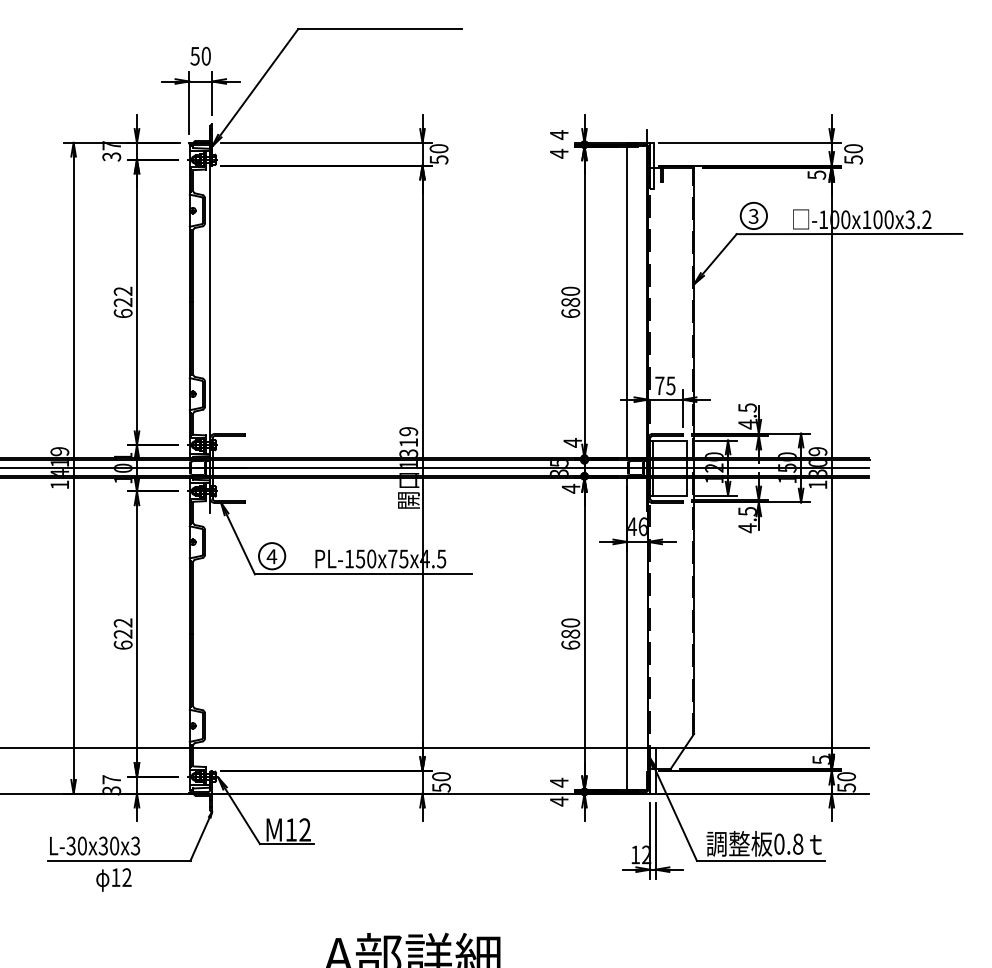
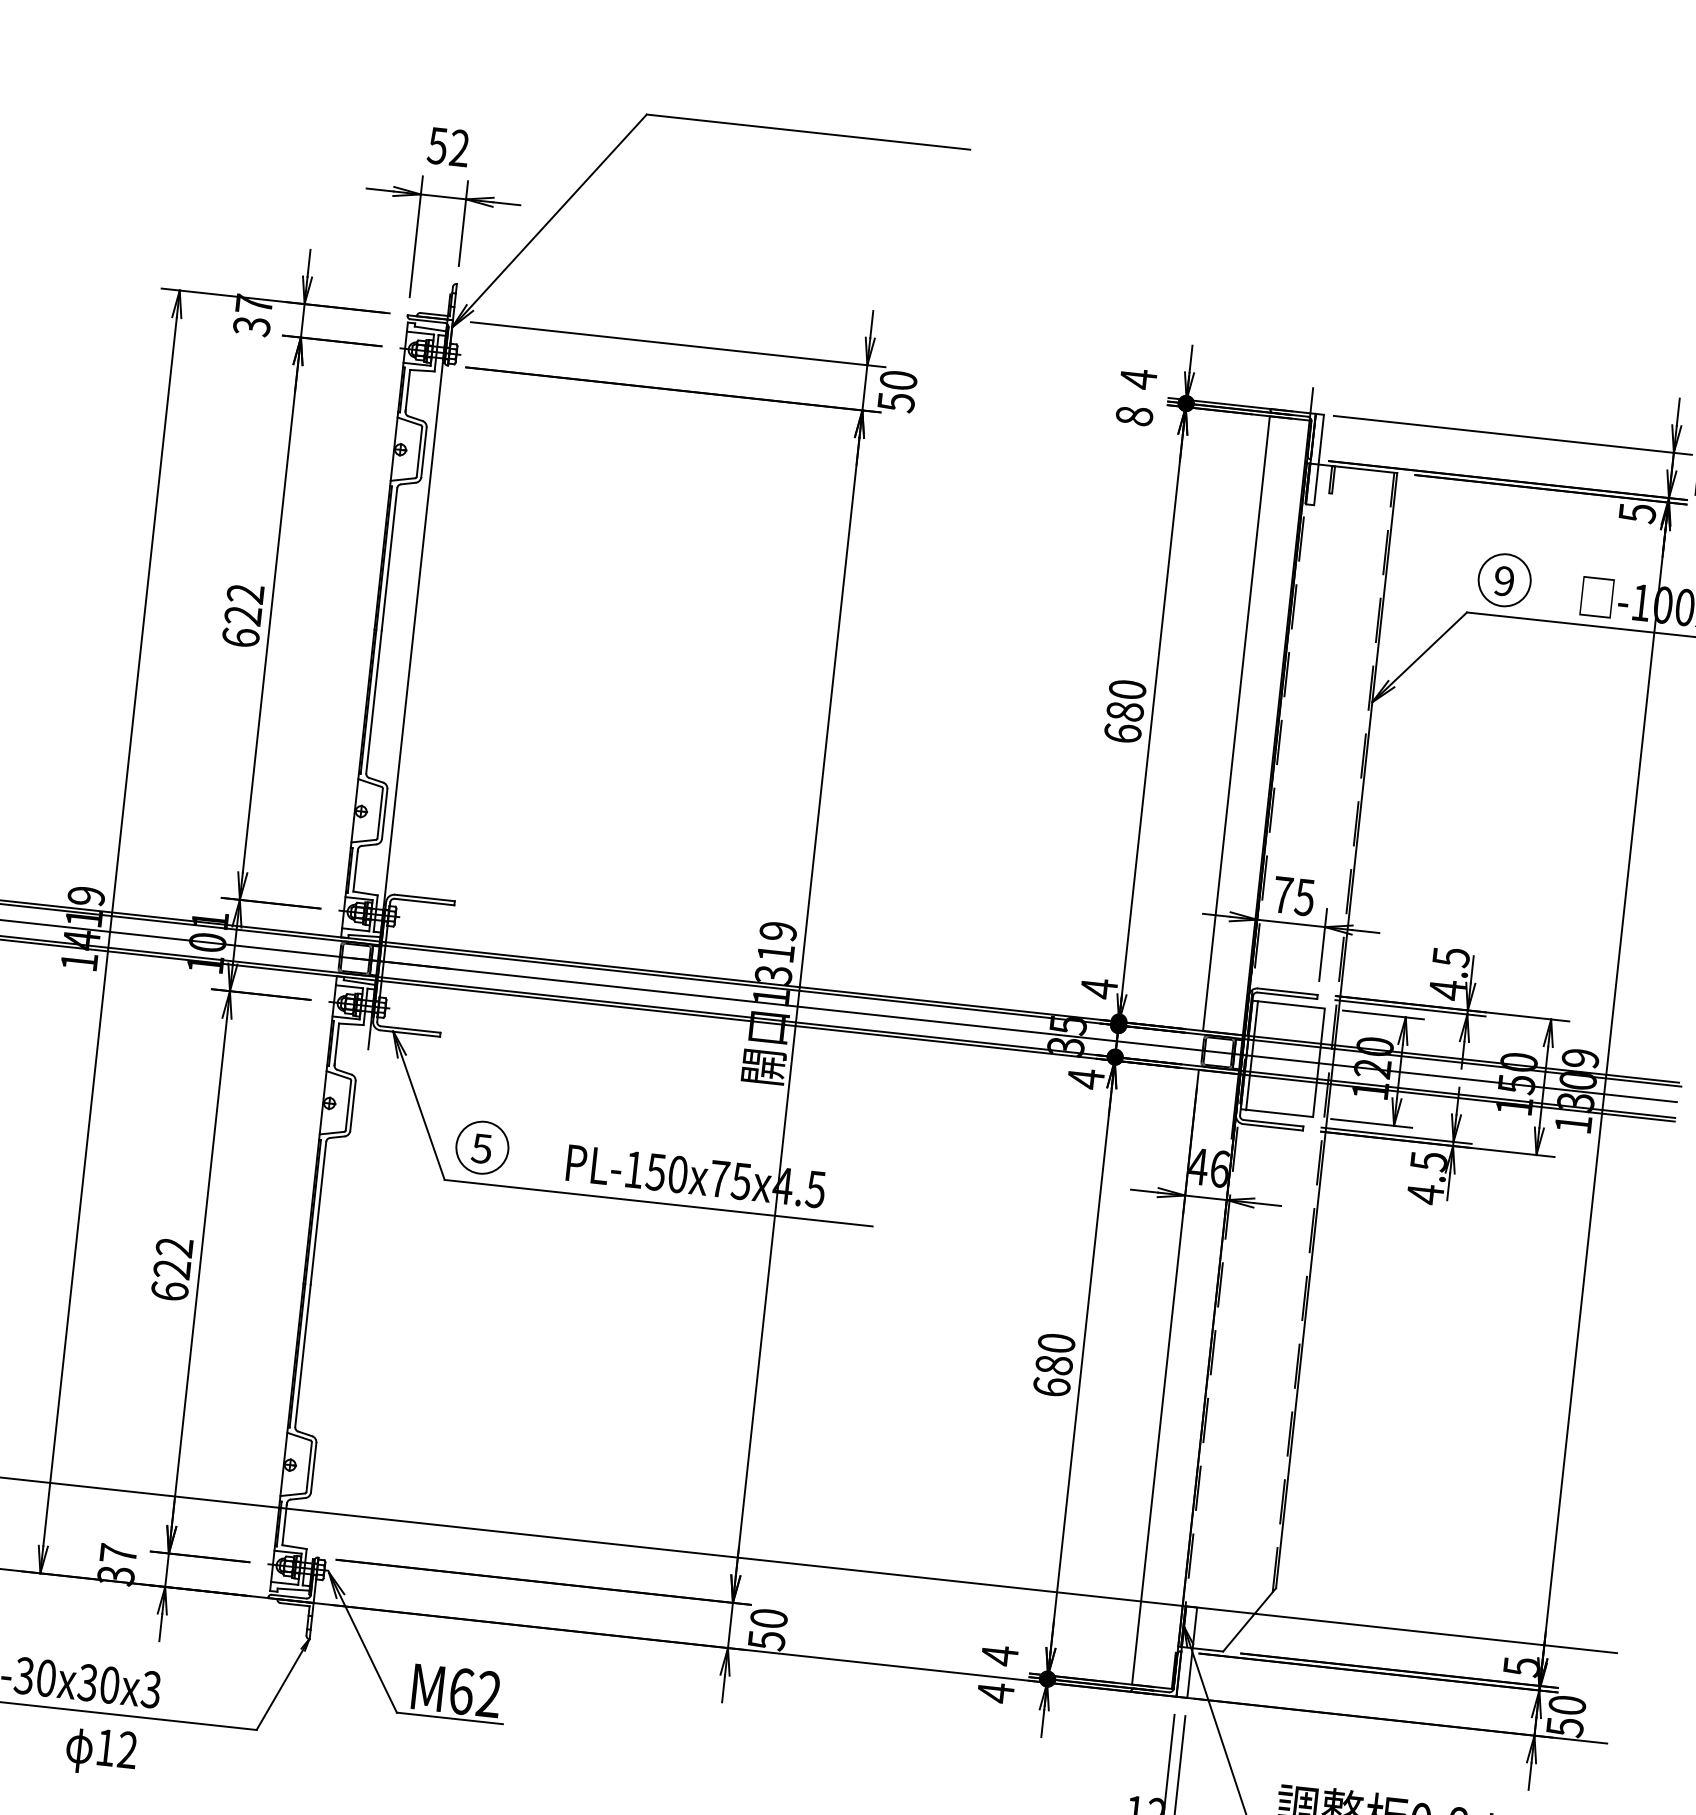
text: (205, 56) -> (458, 148), 50 -> 52
text: (558, 153) -> (1133, 415), 4 -> 8
text: (753, 216) -> (1503, 581), 3 -> 9
text: (271, 556) -> (481, 1148), 4 -> 5
text: (291, 829) -> (462, 1690), M12 -> M62

